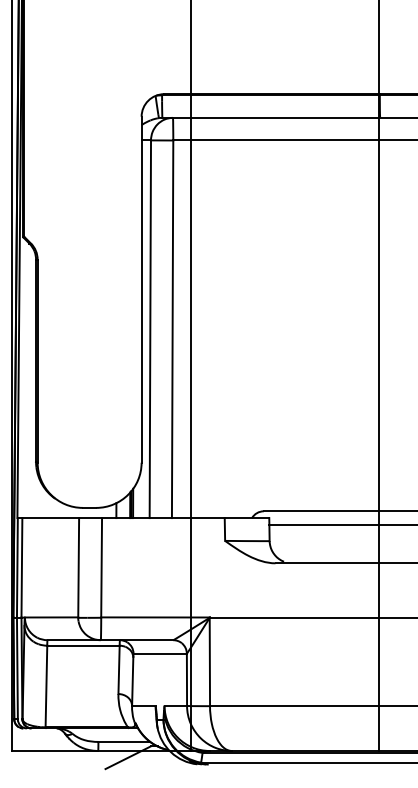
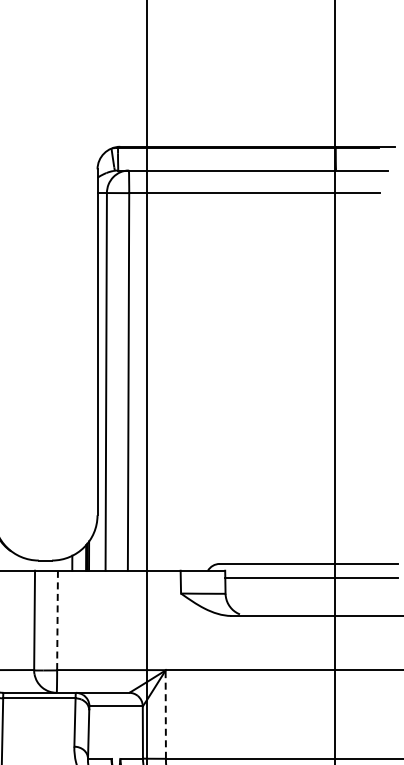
line: (101, 567) -> (57, 620), solid -> dashed
line: (209, 661) -> (165, 714), solid -> dashed

